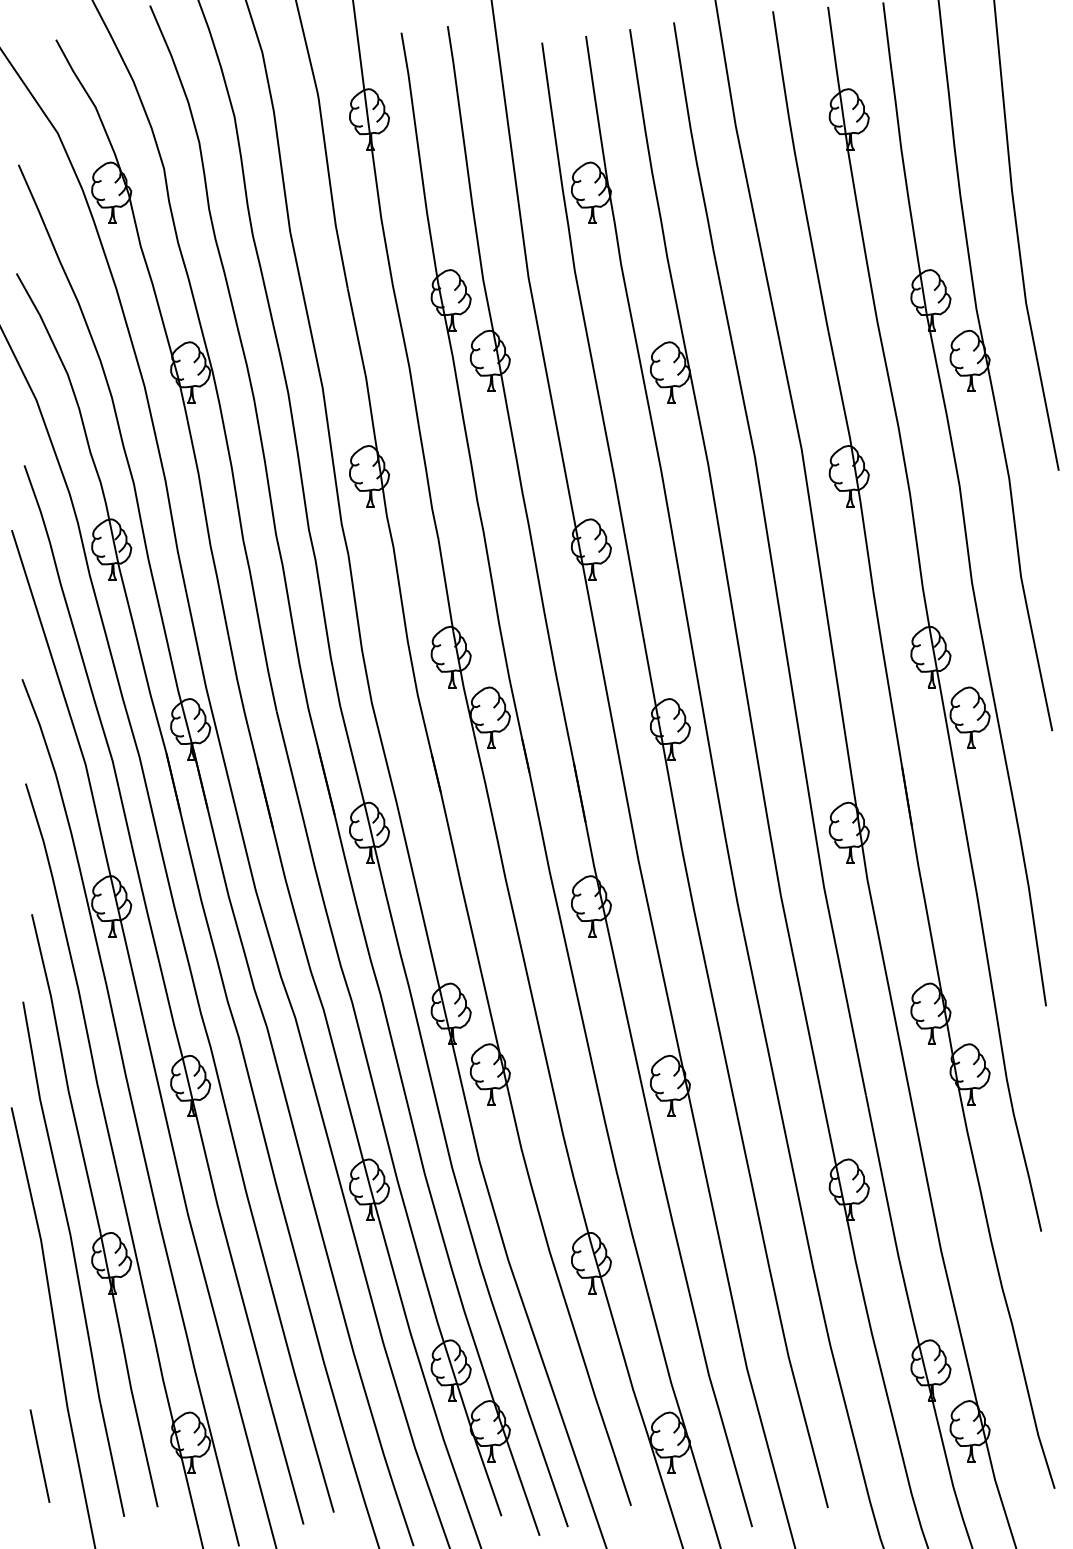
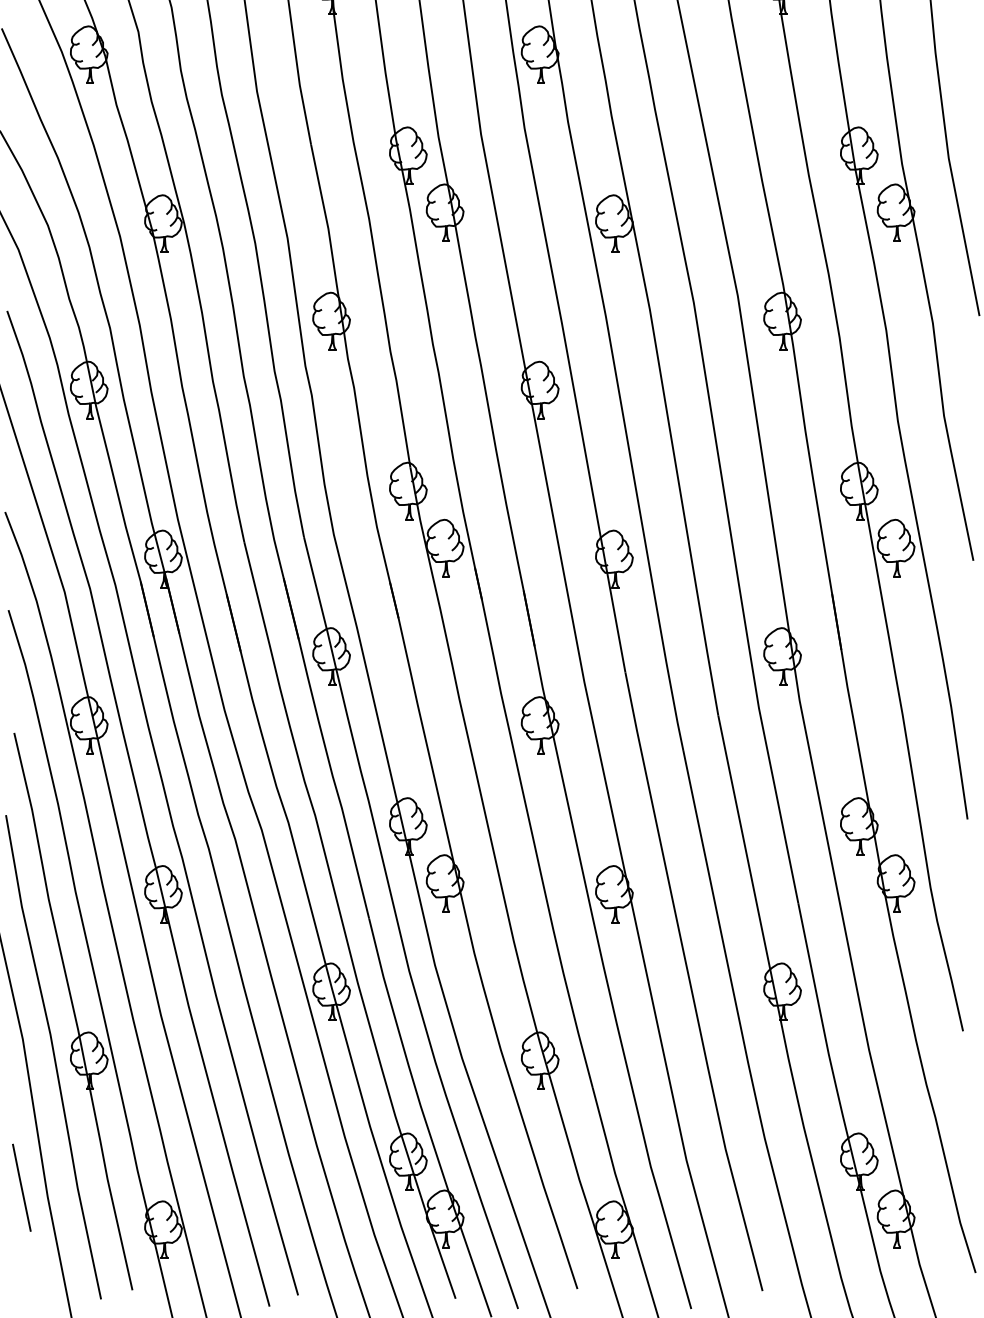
line: (39, 1455) -> (21, 1187), moved

